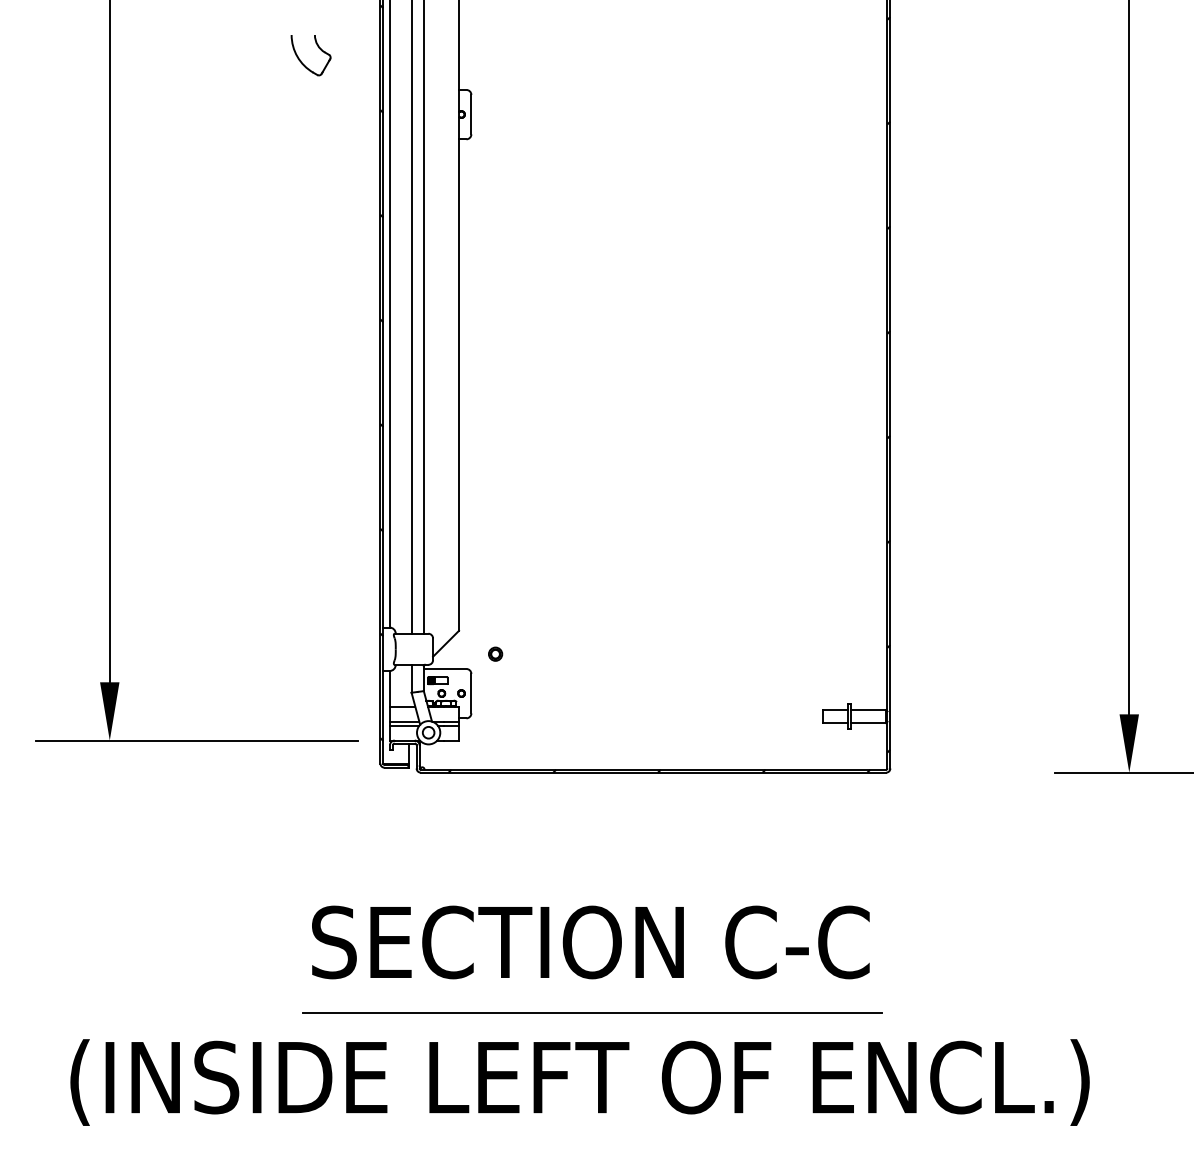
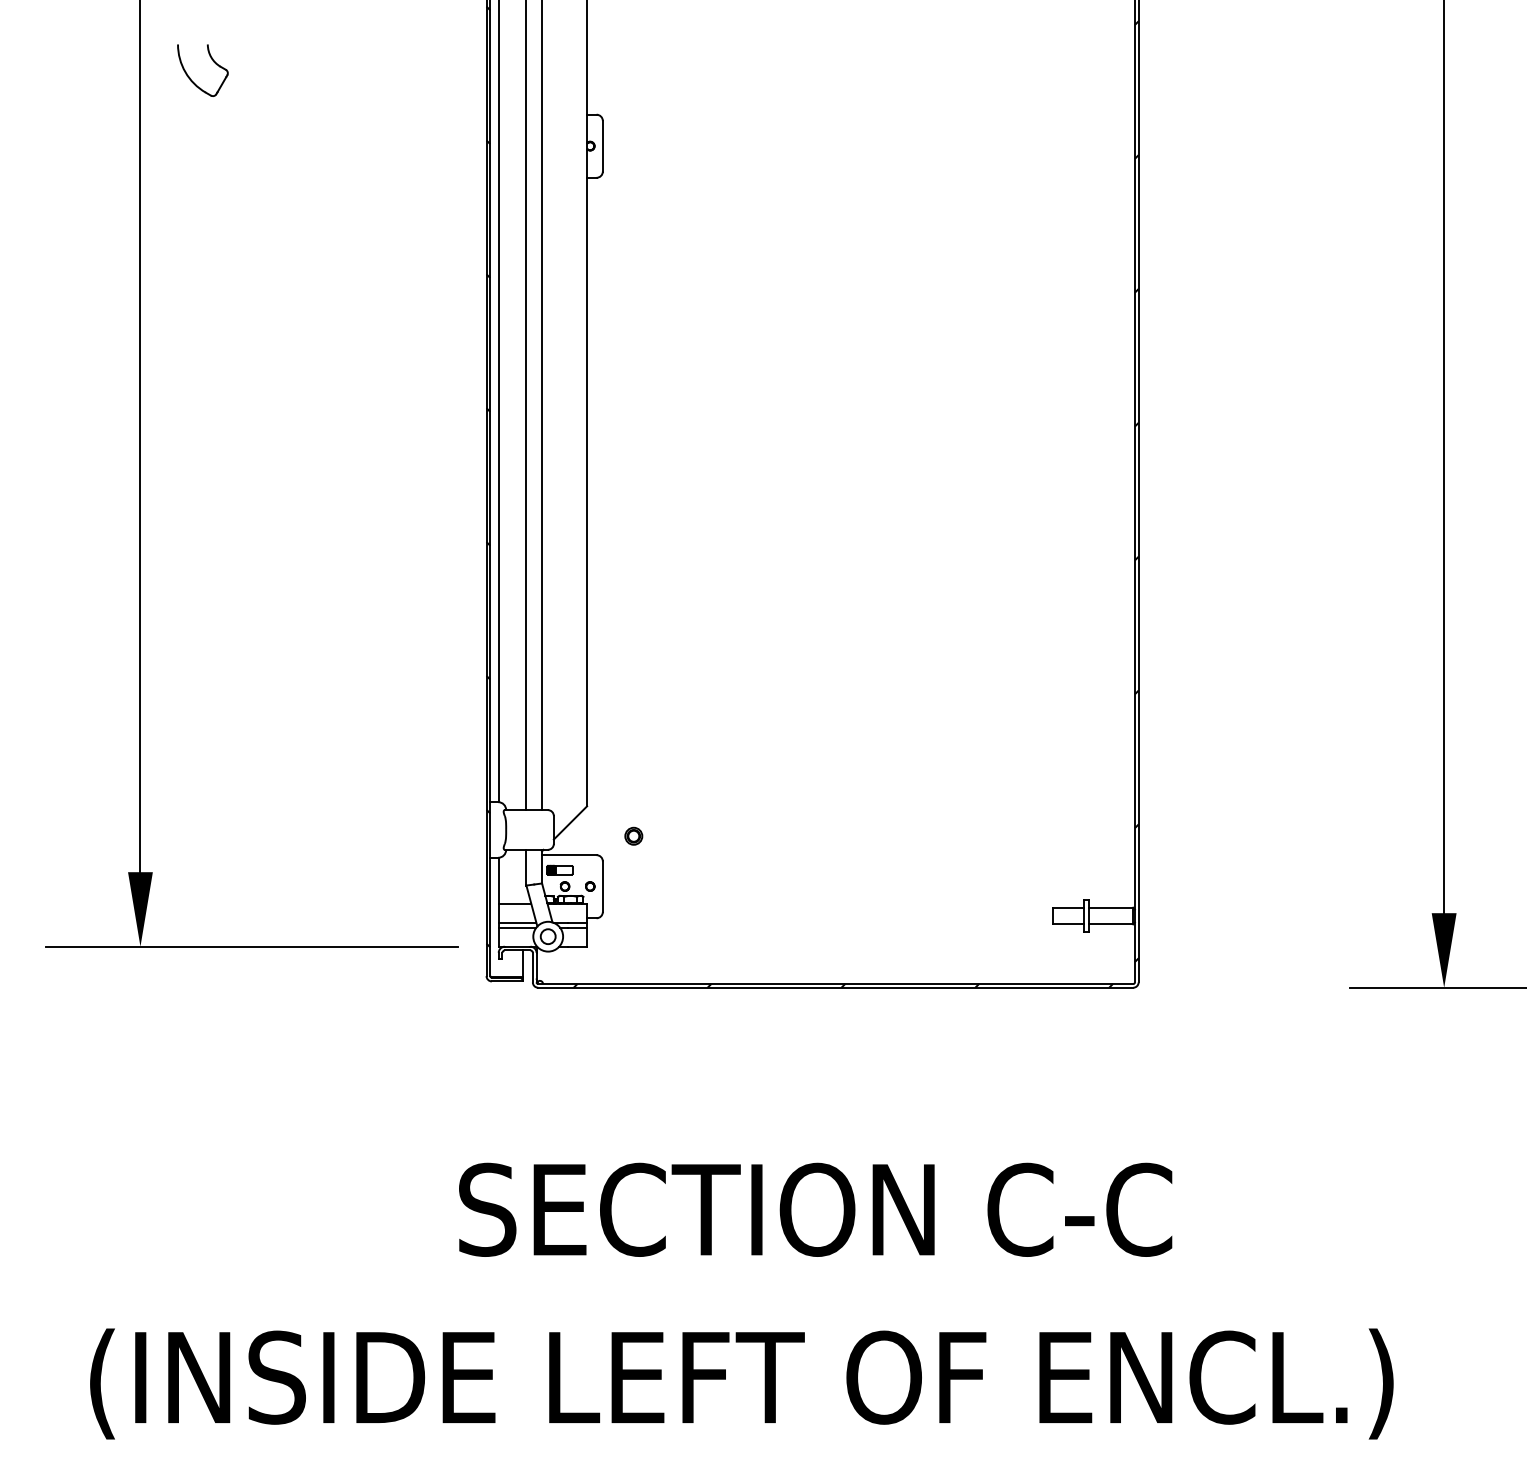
part: (319, 49) -> (213, 62), moved
text: (590, 942) -> (815, 1209), moved
line: (591, 1012) -> (756, 1294), removed

